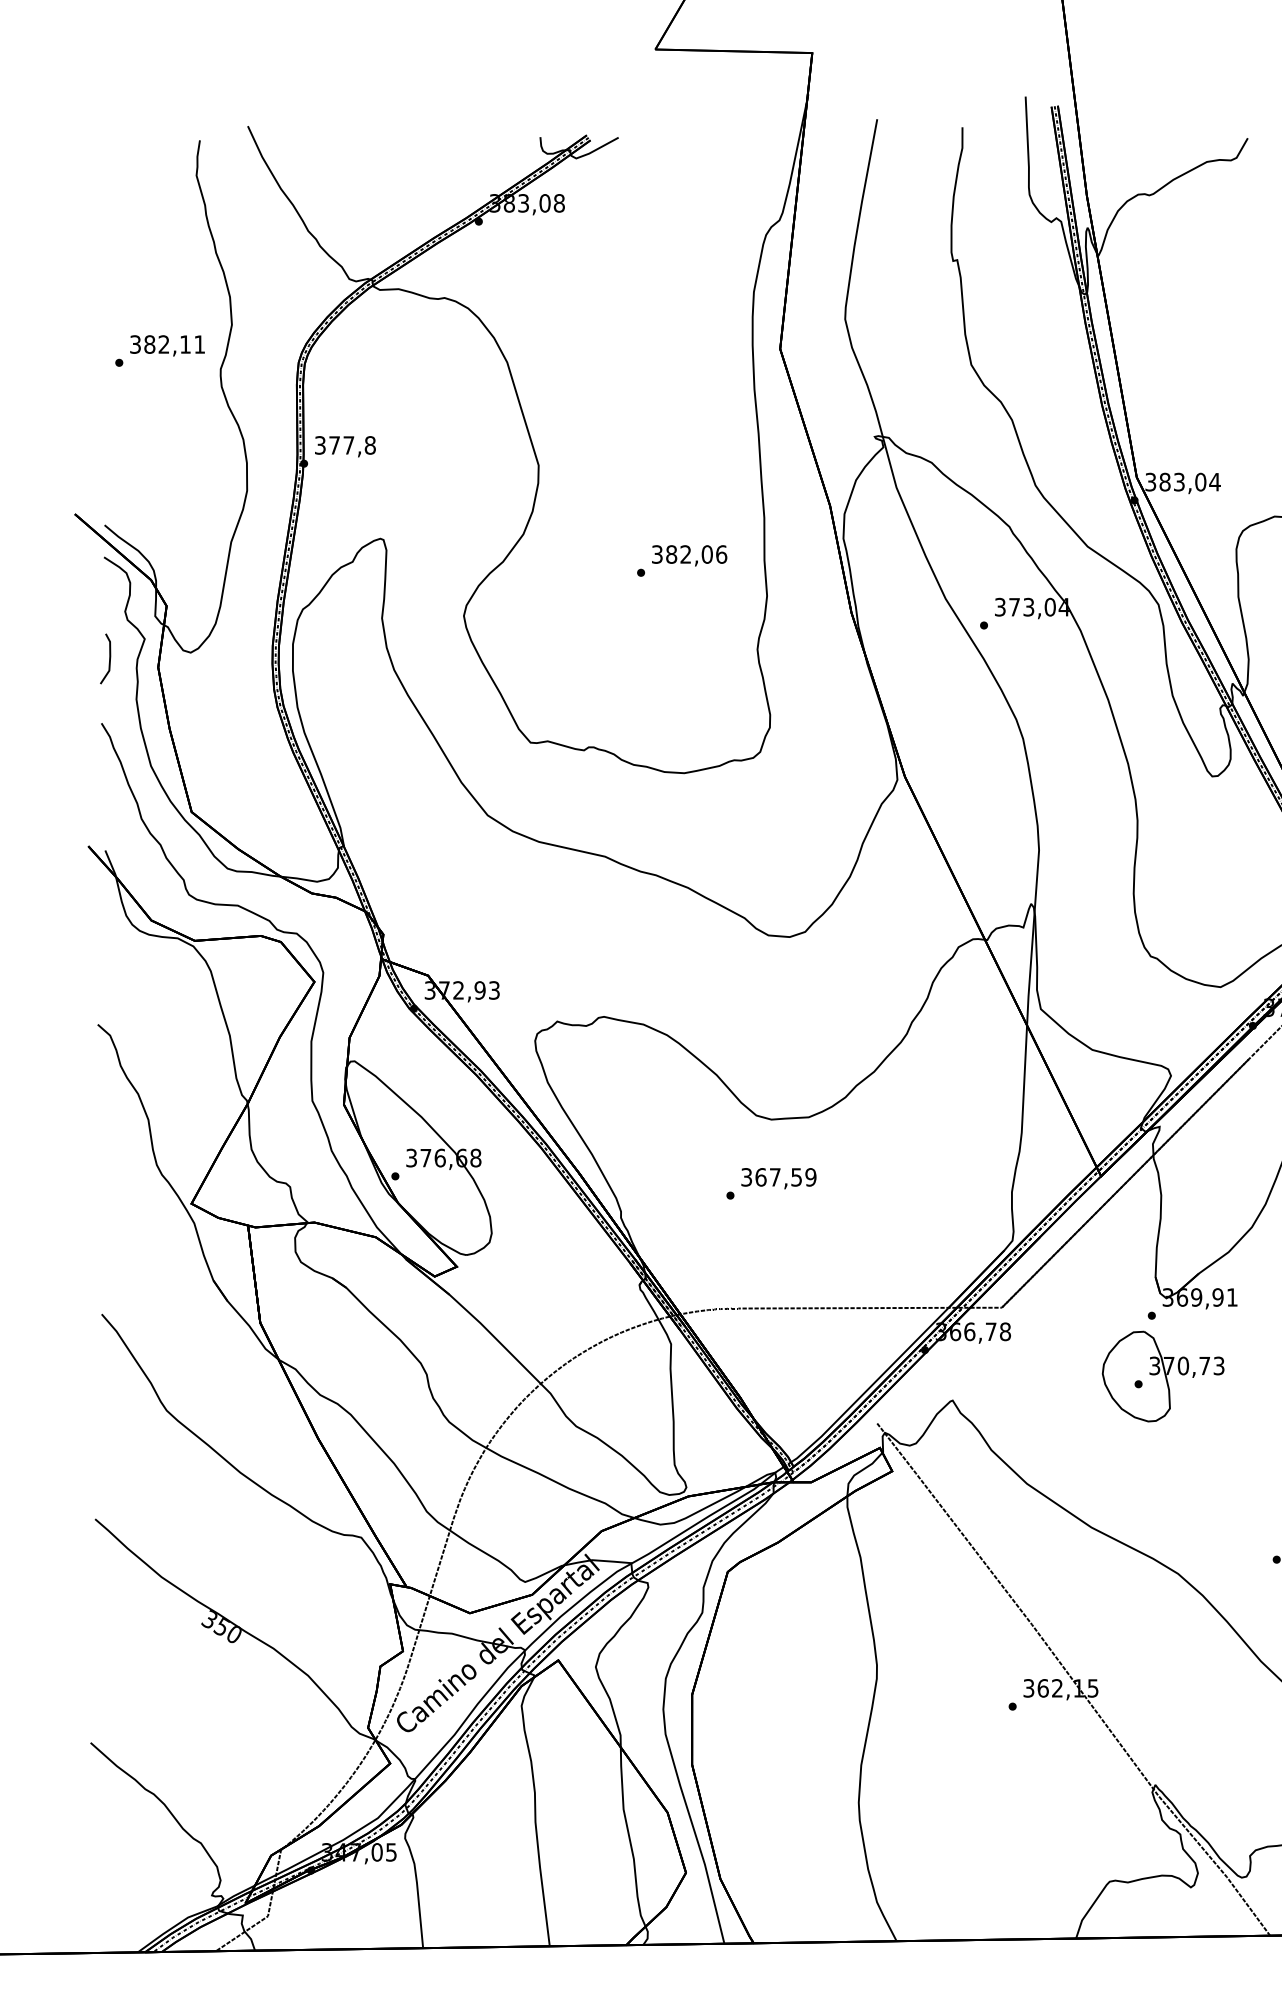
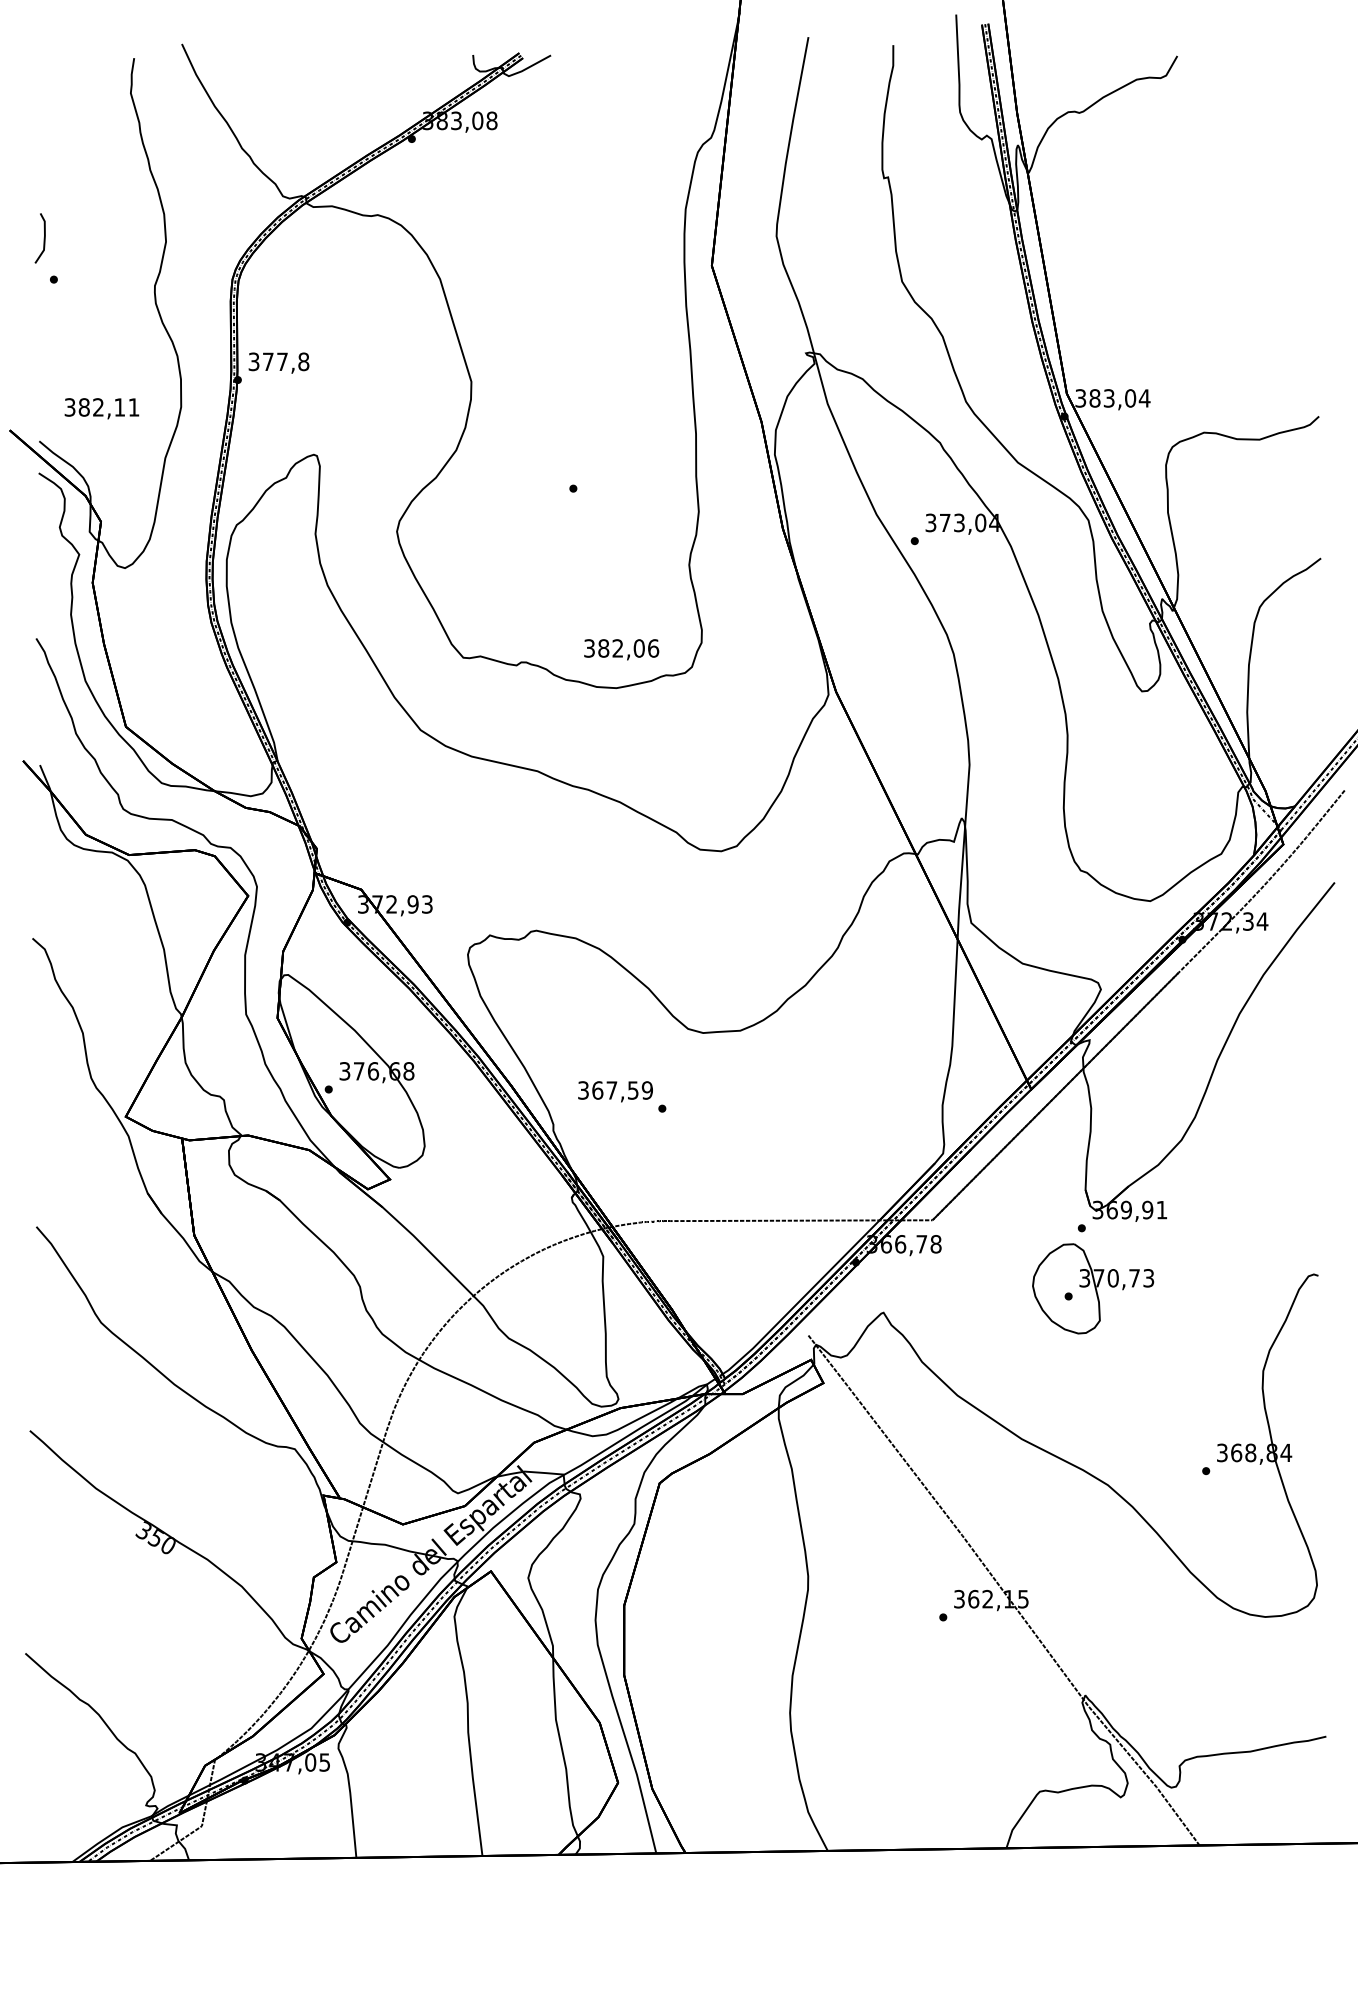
text: (167, 345) -> (101, 408), moved
text: (689, 555) -> (621, 649), moved
line: (108, 659) -> (43, 238), moved
text: (778, 1178) -> (615, 1091), moved

